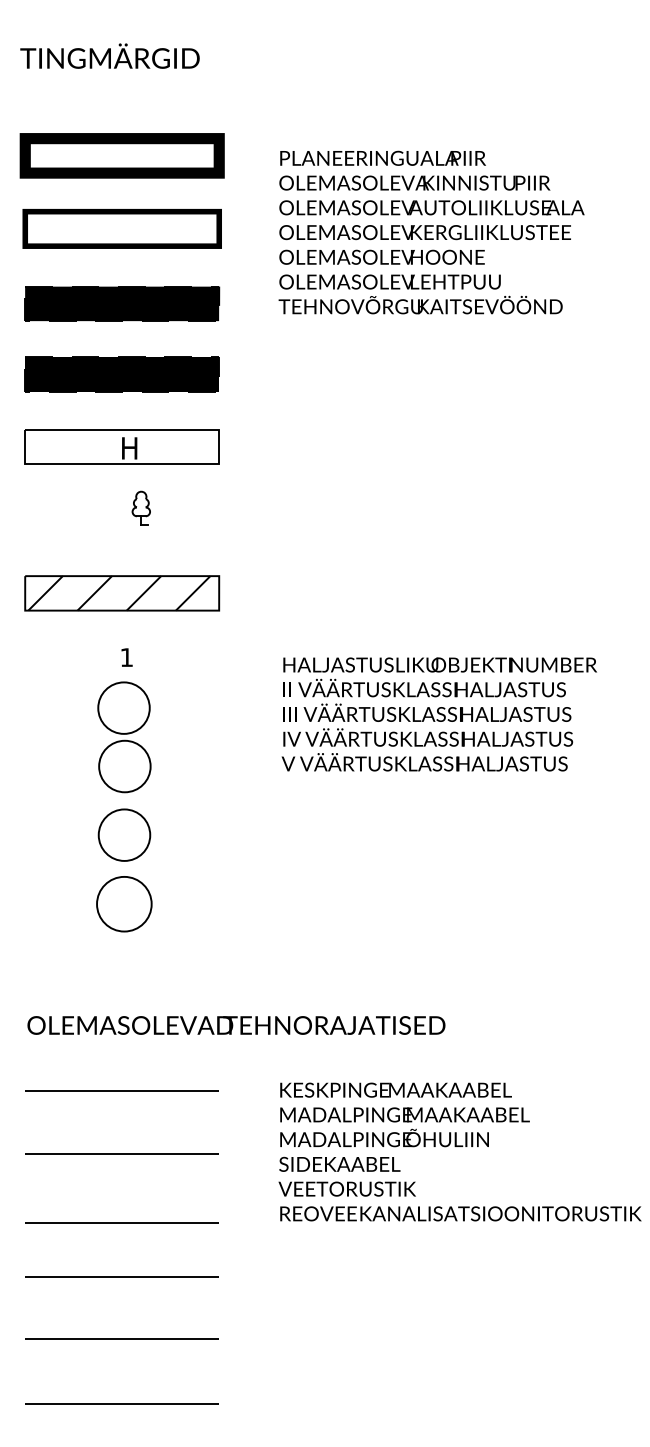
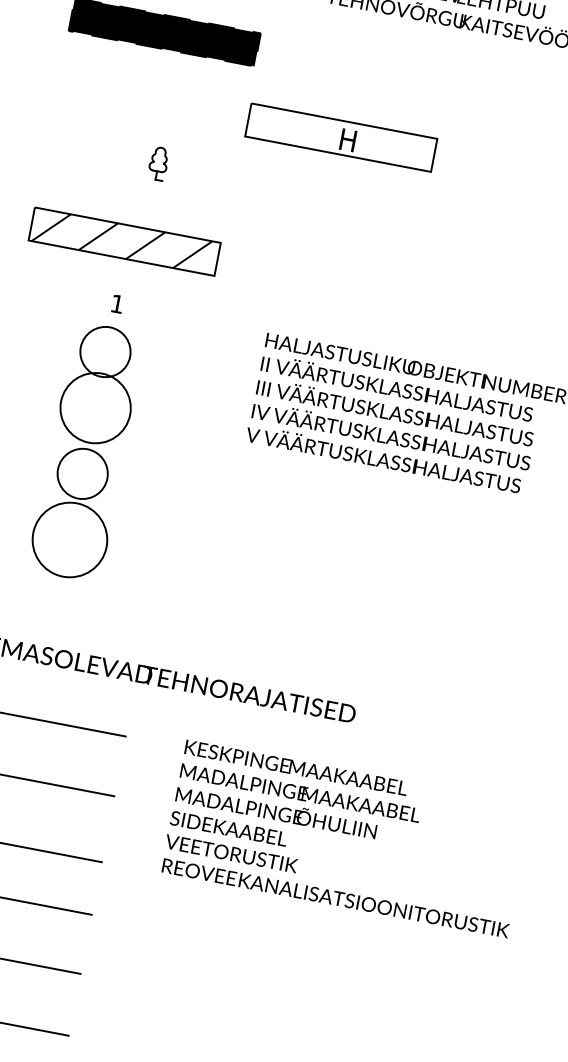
part: (121, 446) -> (340, 137), moved
circle: (124, 766) -> (95, 408), size x1.4
circle: (124, 903) -> (70, 539), size x1.4

